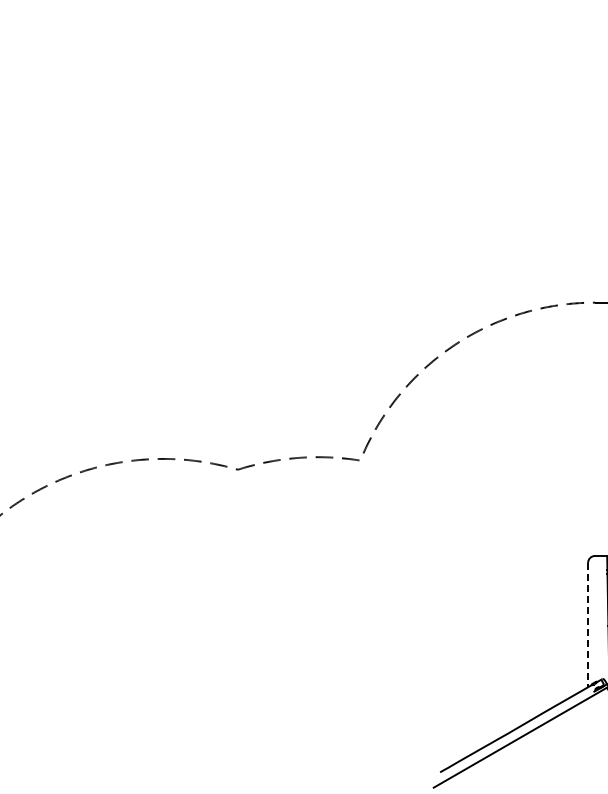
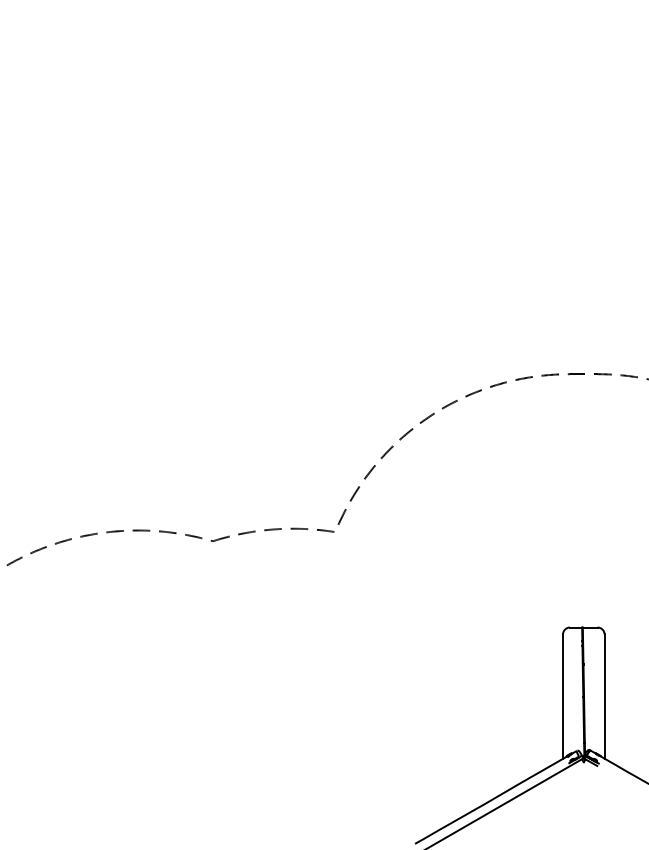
line: (588, 625) -> (563, 697), dashed -> solid

